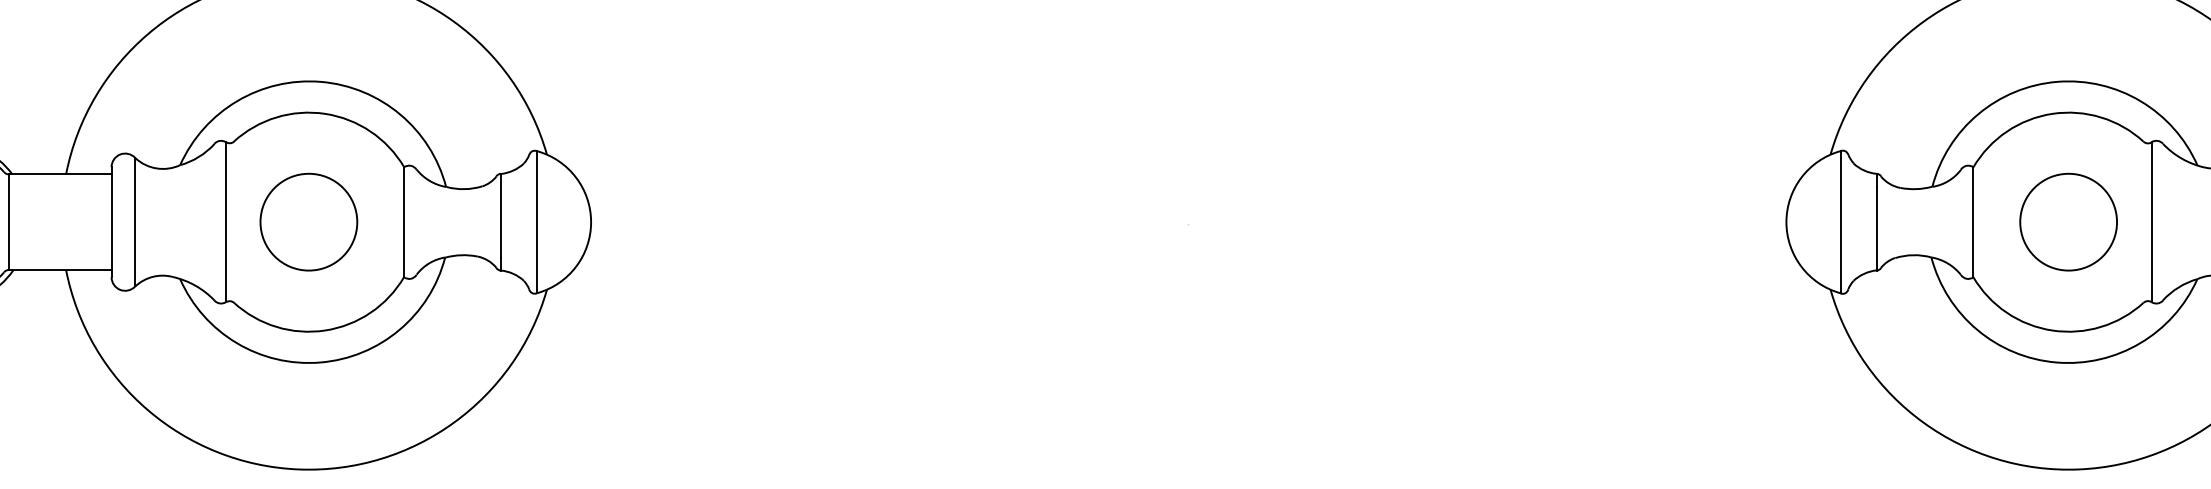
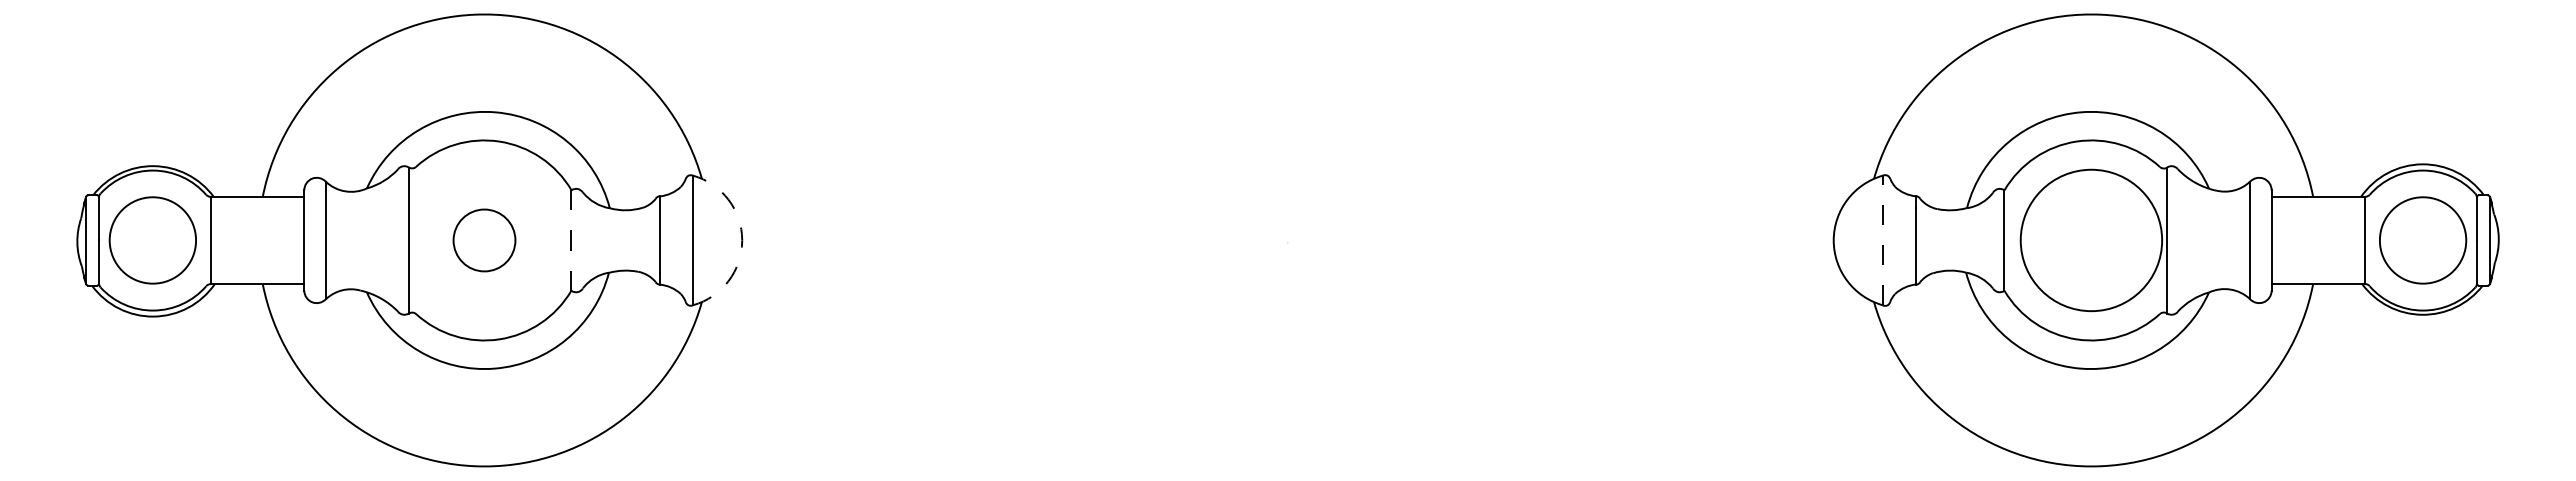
circle: (308, 222) -> (484, 240), size x0.7
line: (404, 222) -> (571, 240), solid -> dashed
arc: (591, 222) -> (742, 240), solid -> dashed
line: (1840, 222) -> (1883, 240), solid -> dashed
circle: (2068, 222) -> (2091, 240), size x1.6

